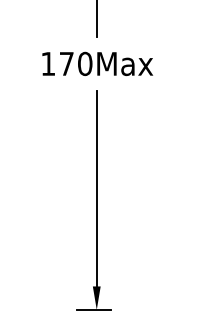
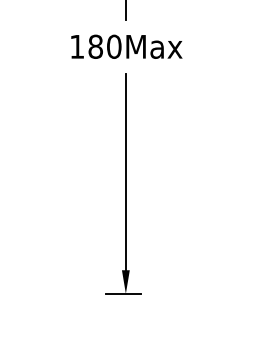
text: (66, 63) -> (95, 46), 170Max -> 180Max

